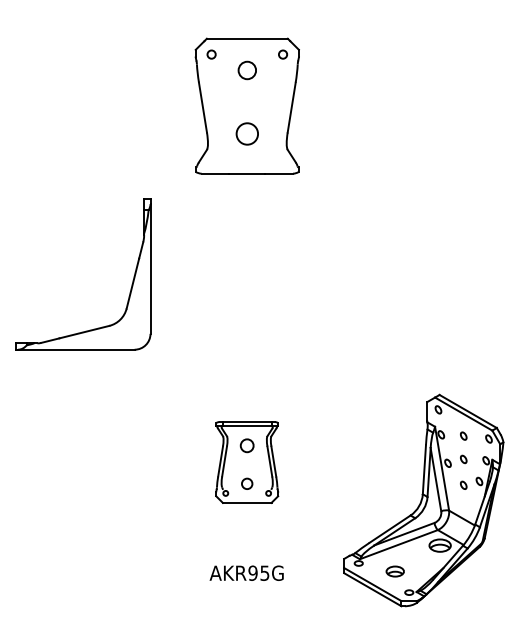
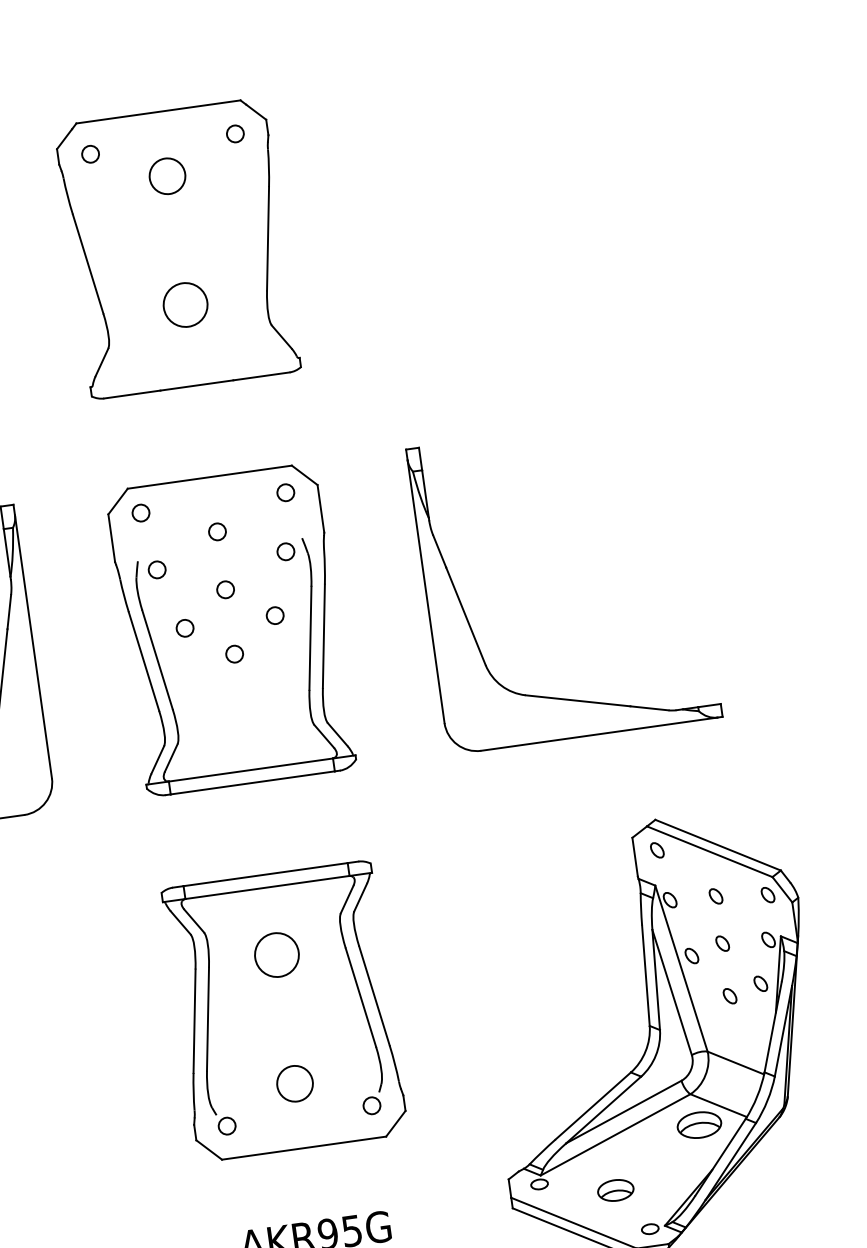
part: (246, 105) -> (175, 247), moved
part: (246, 273) -> (229, 628), added
part: (363, 285) -> (469, 619), added
part: (246, 462) -> (283, 1011), size x1.67

